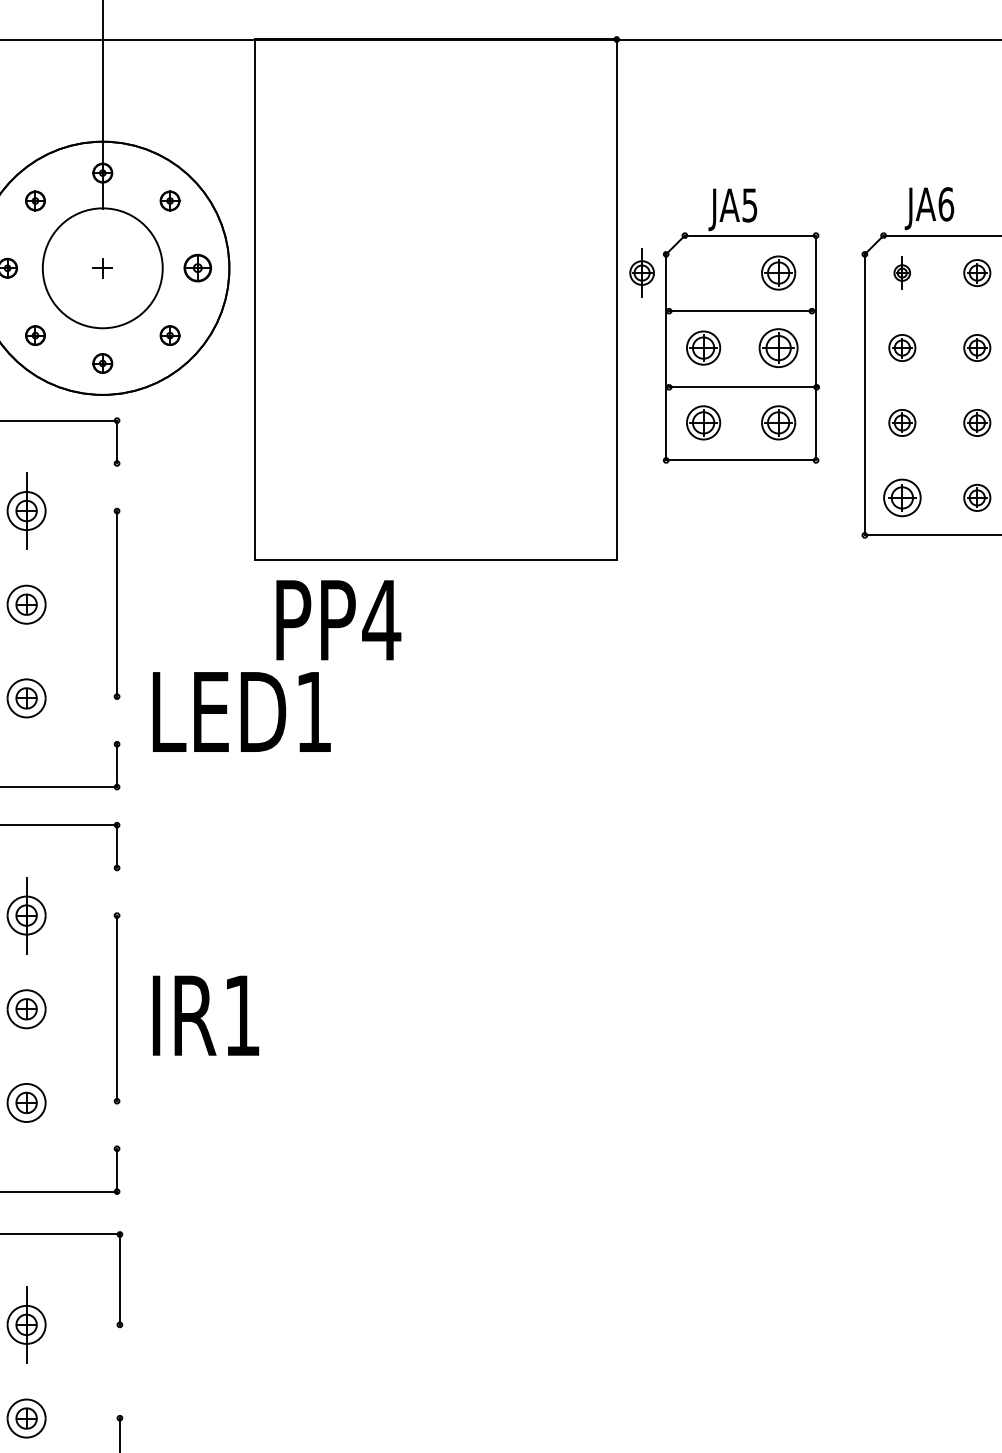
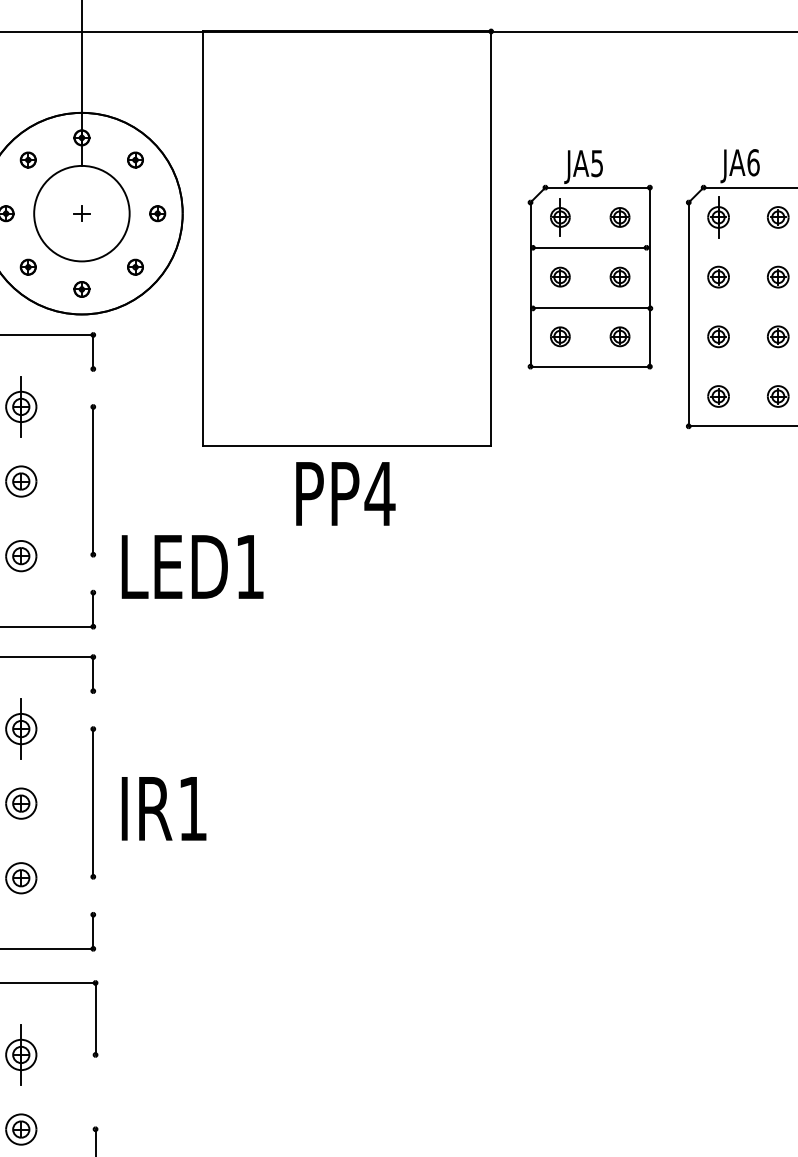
part: (197, 268) -> (157, 213), size x0.71
part: (642, 273) -> (560, 217), moved
part: (777, 273) -> (619, 217), size x0.71
part: (902, 273) -> (718, 217), size x1.67
part: (703, 347) -> (560, 276), size x0.71
part: (777, 347) -> (619, 276), size x0.62
part: (703, 422) -> (560, 336), size x0.71
part: (777, 422) -> (619, 336), size x0.71
part: (902, 497) -> (718, 396), size x0.71
text: (338, 619) -> (345, 493), moved

